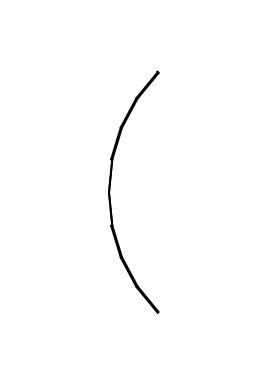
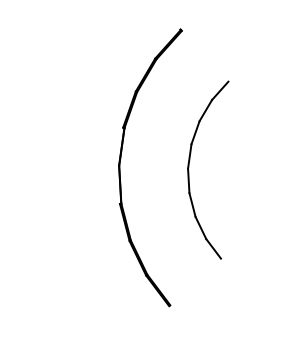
part: (170, 190) -> (189, 166), added

